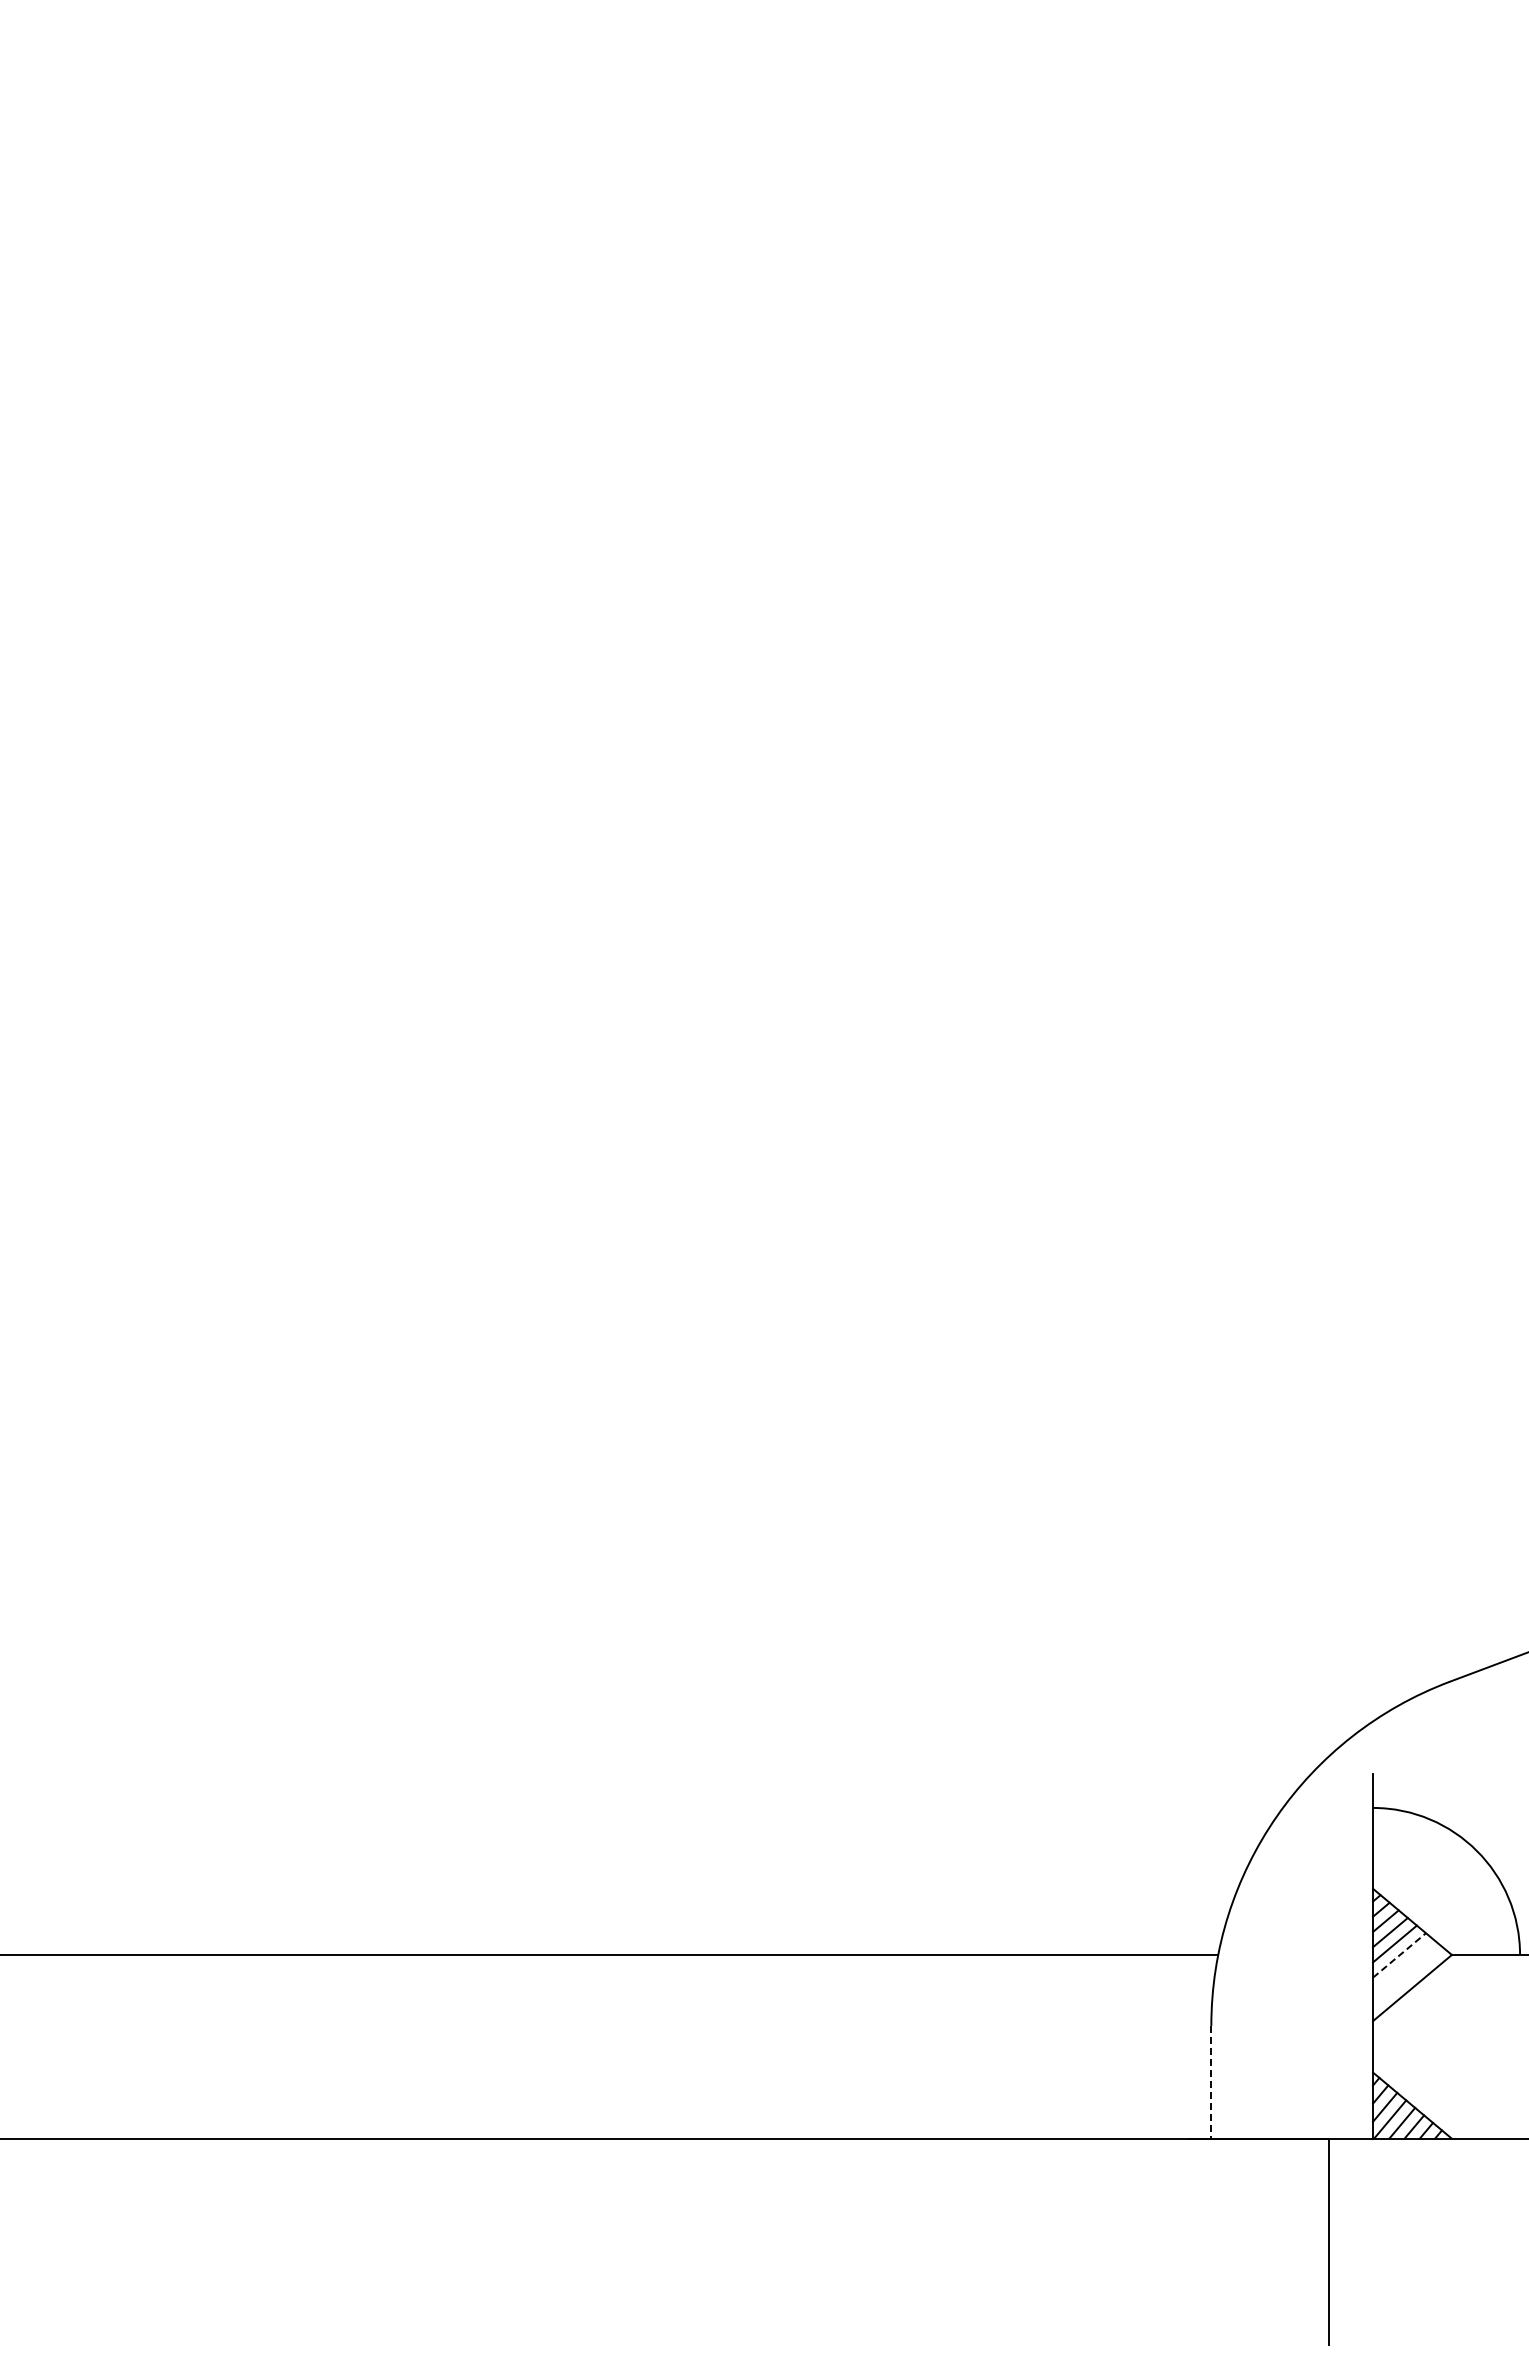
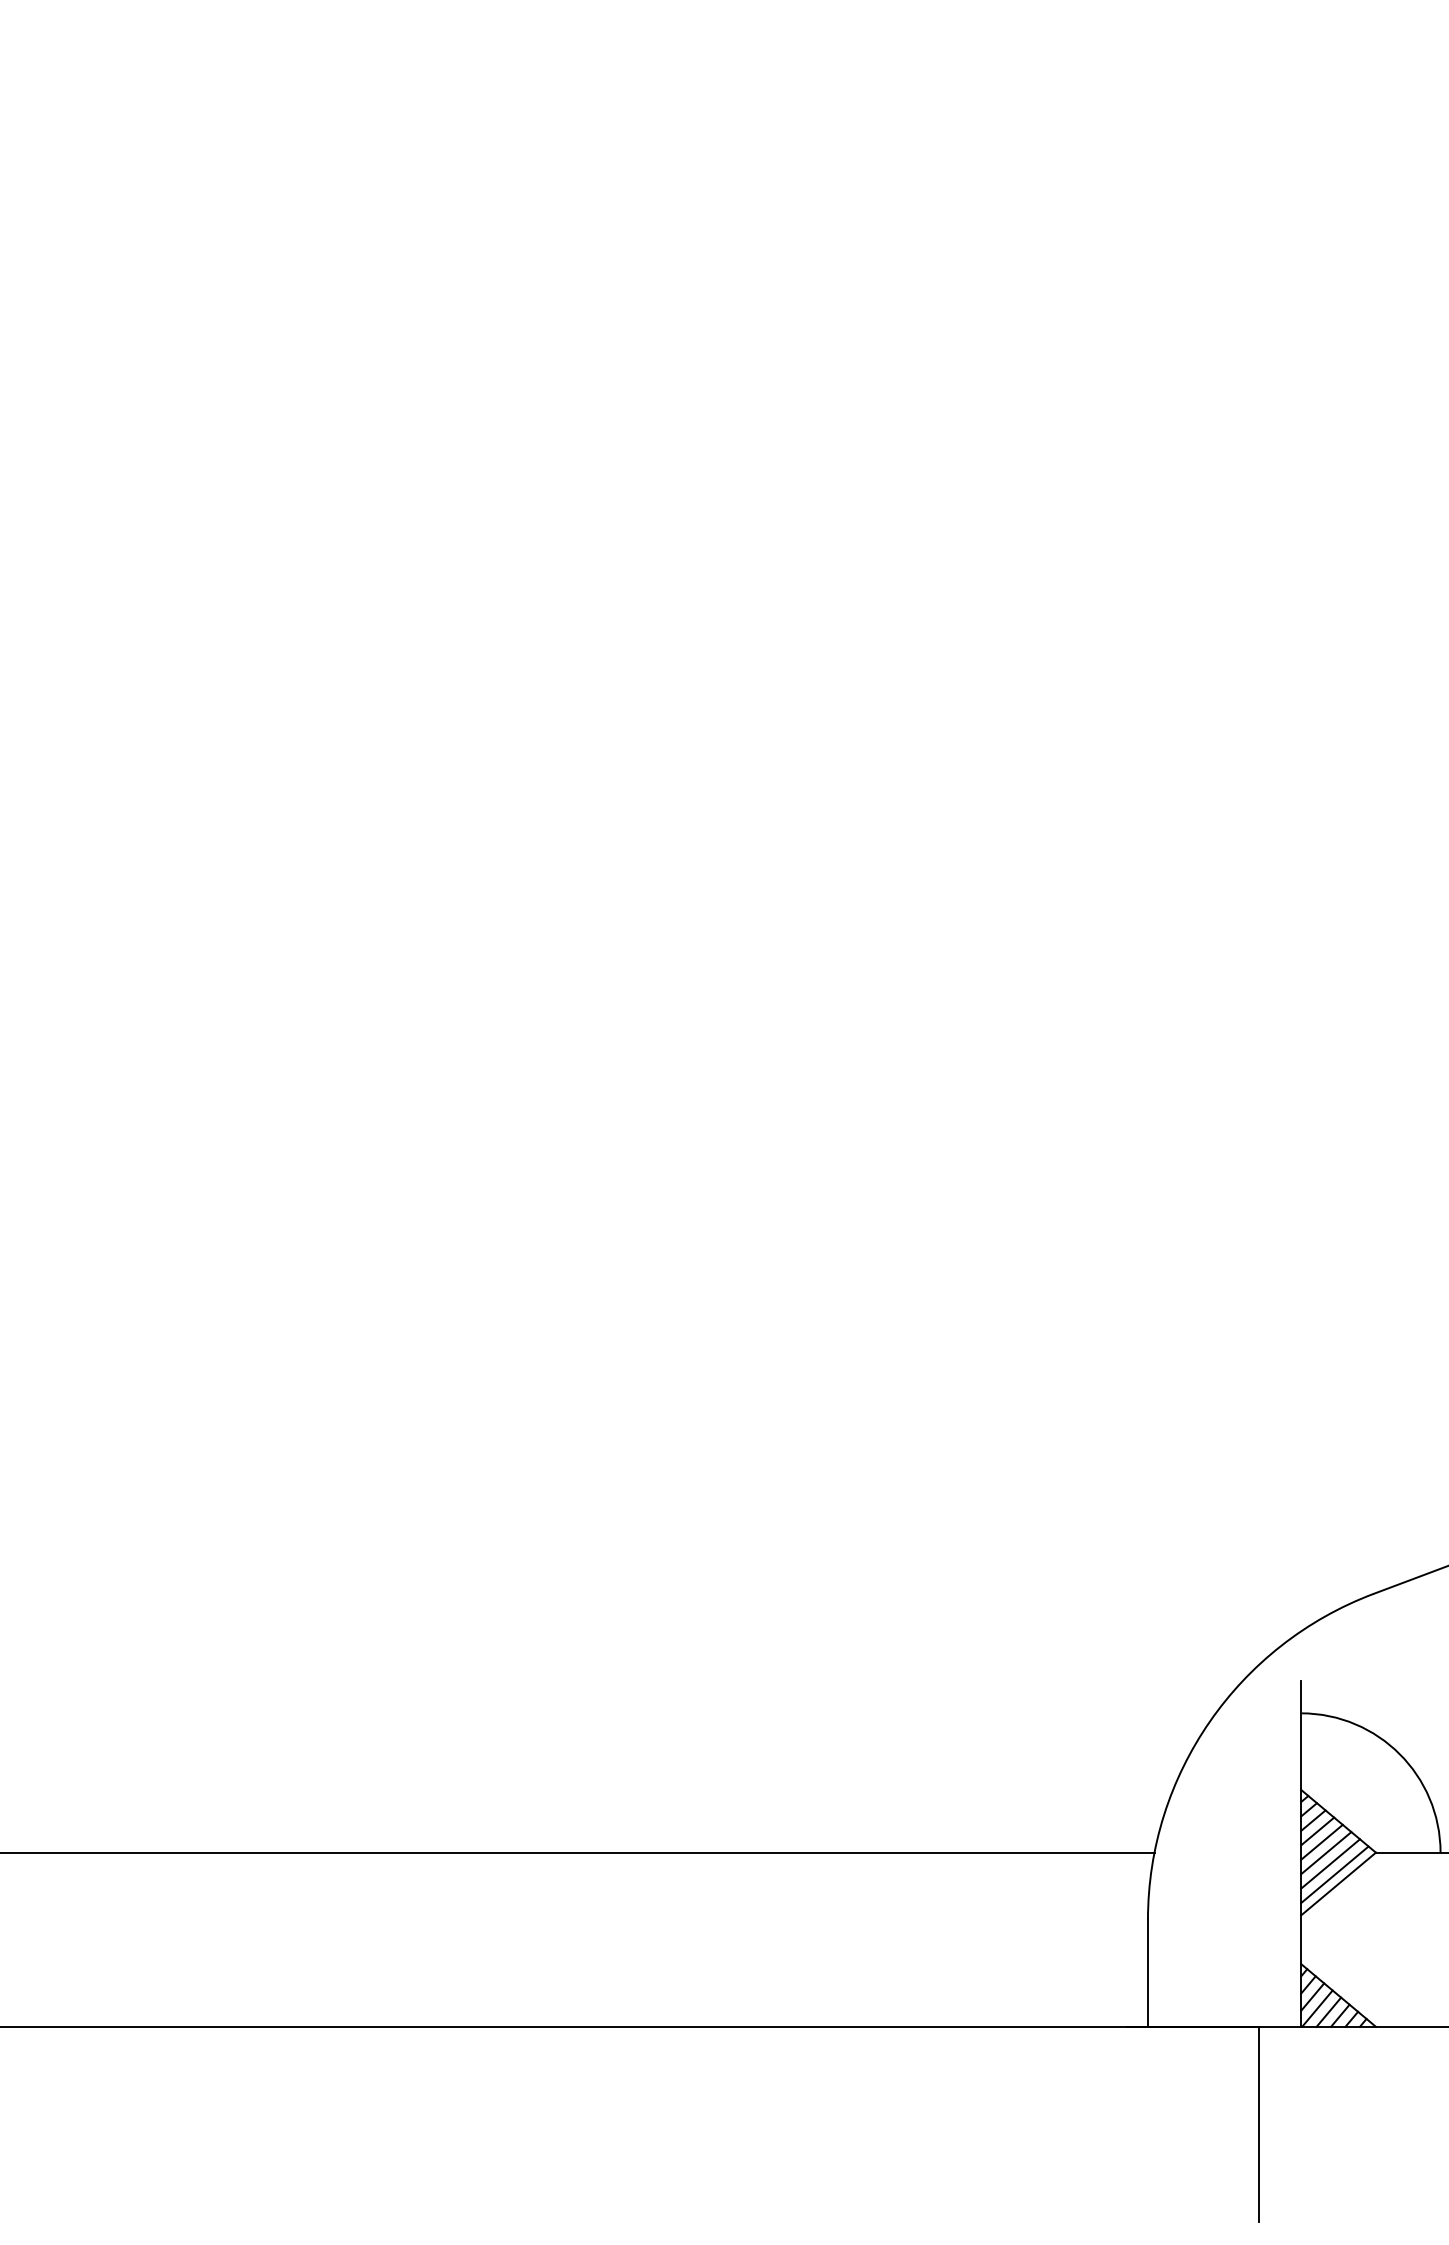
line: (1399, 1955) -> (1326, 1853), dashed -> solid
line: (1404, 1966) -> (1331, 1863), added
line: (1408, 1978) -> (1334, 1874), added
line: (1211, 2082) -> (1148, 1973), dashed -> solid

